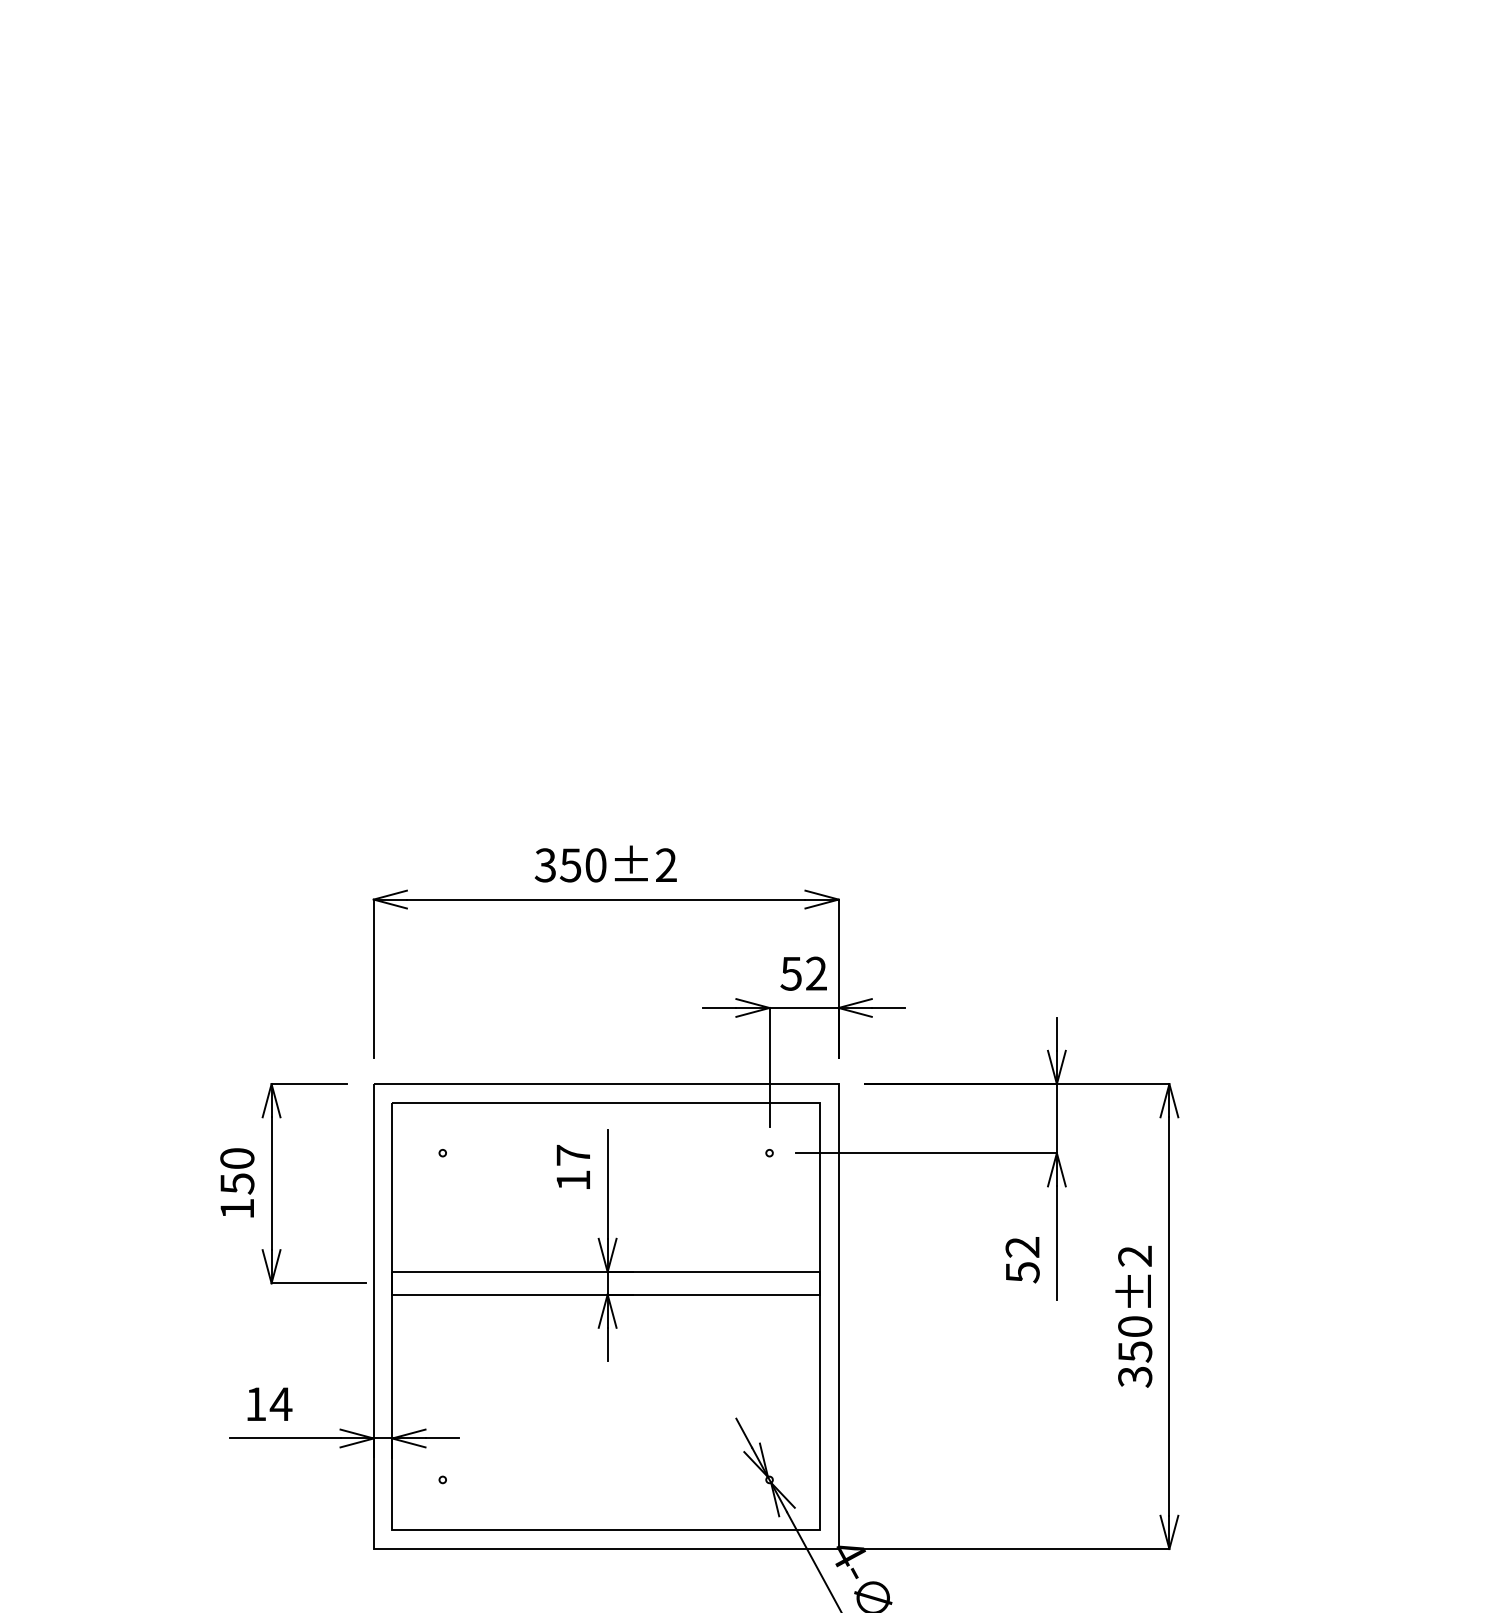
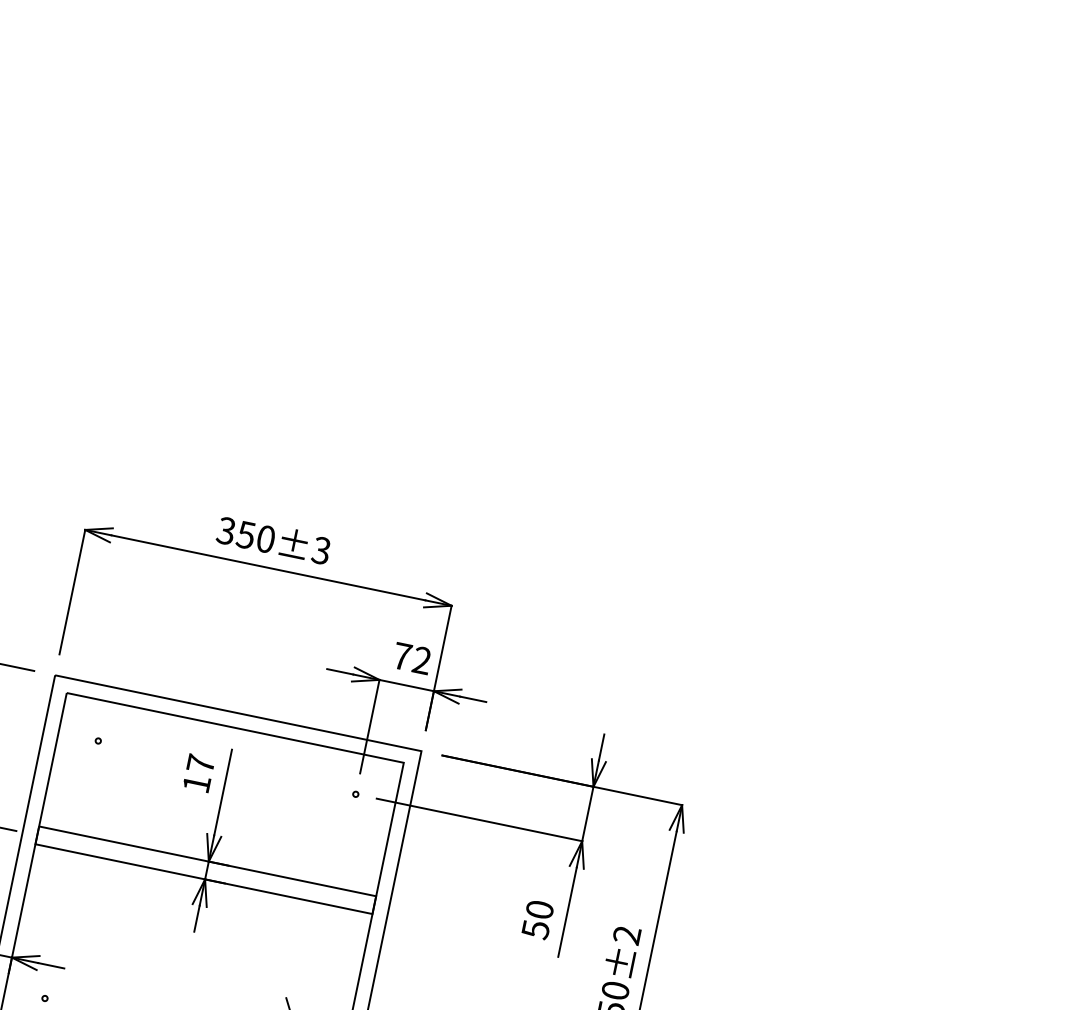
text: (665, 865) -> (320, 550), 350±2 -> 350±3
text: (790, 973) -> (401, 656), 52 -> 72
text: (1022, 1247) -> (539, 909), 52 -> 50

